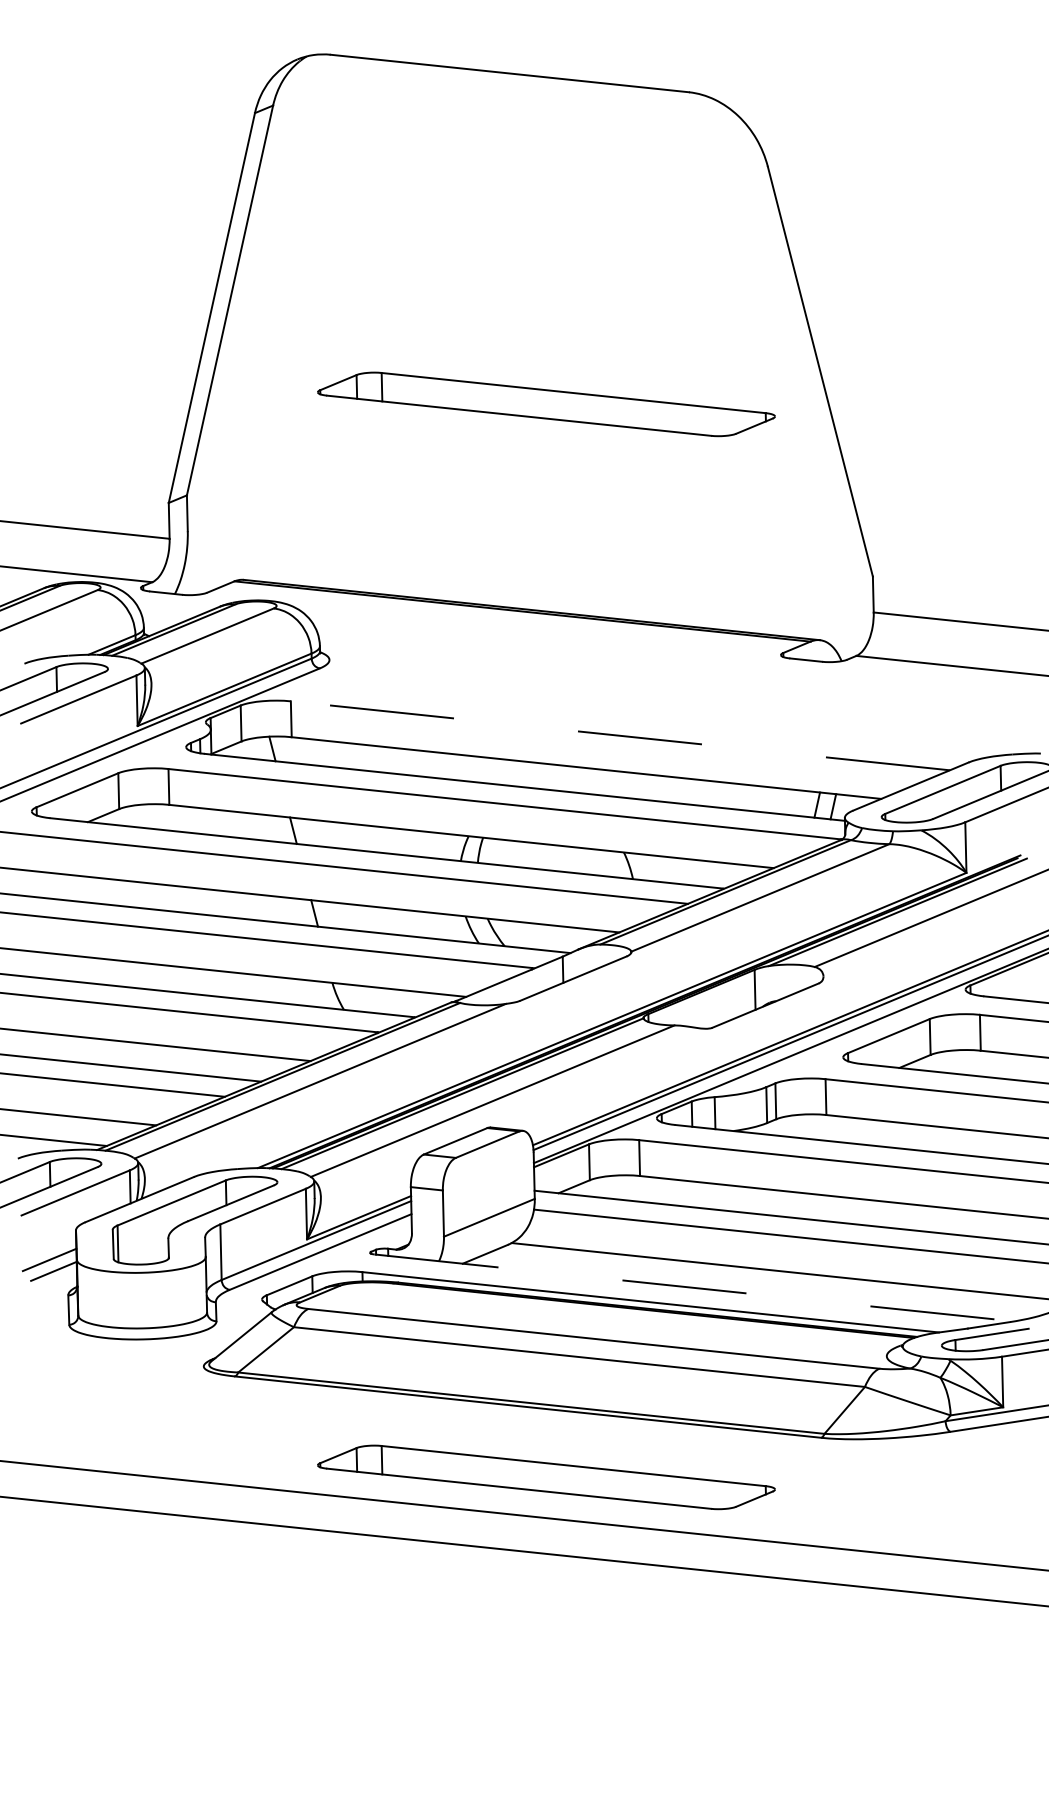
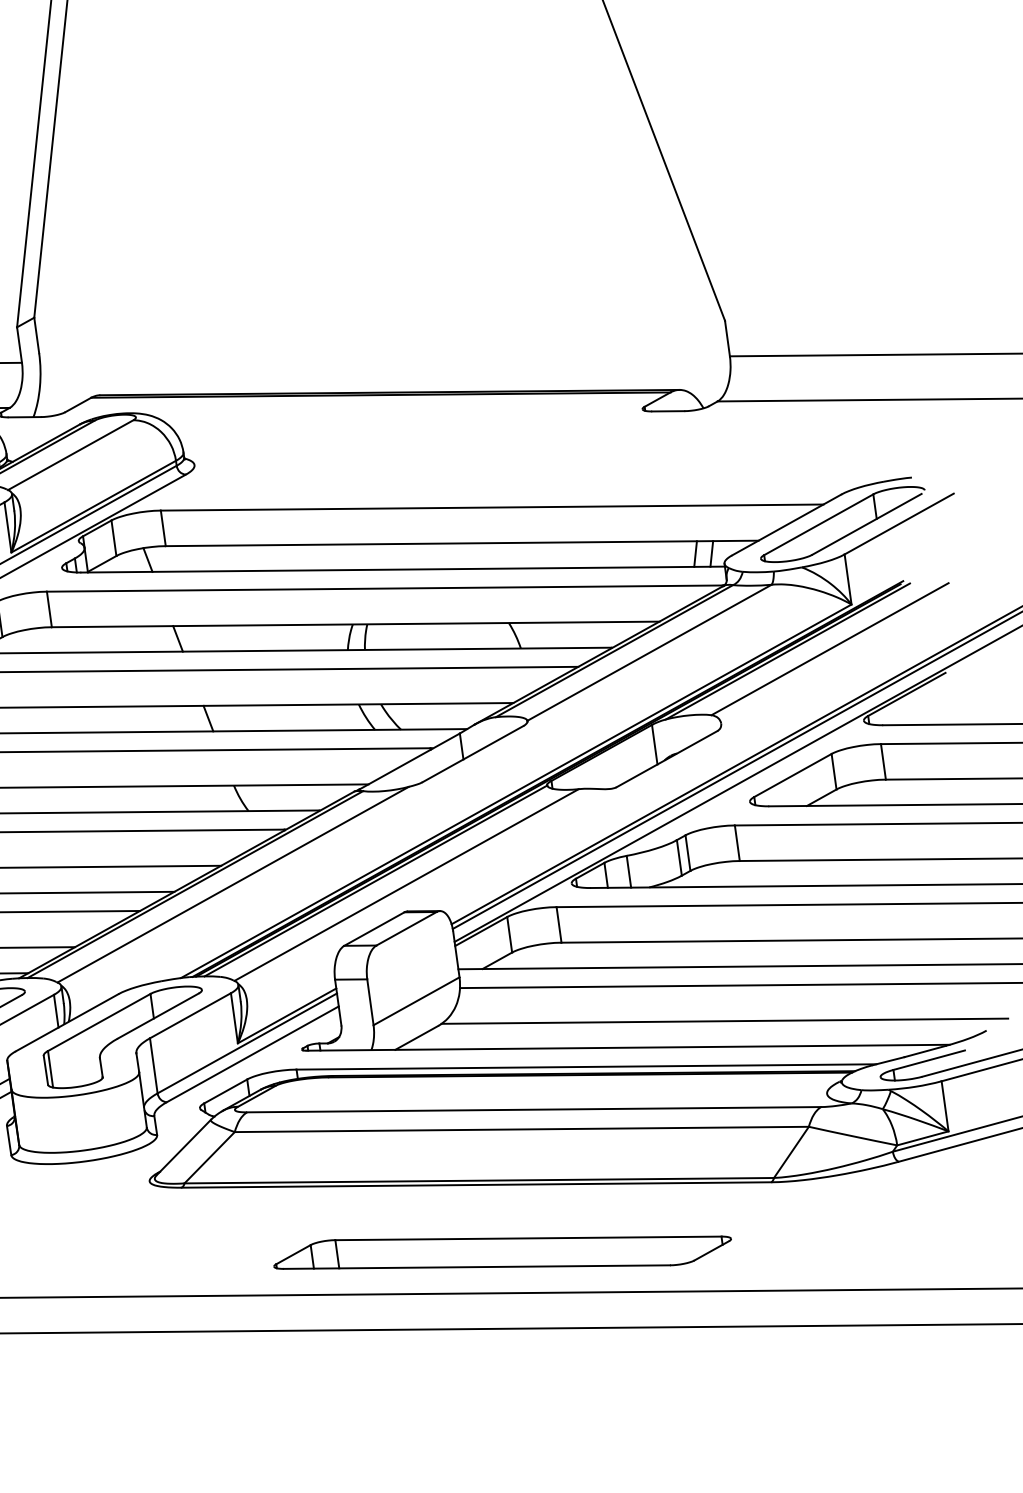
part: (546, 404) -> (381, 186), removed
line: (619, 735) -> (491, 507), dashed -> solid
line: (694, 1287) -> (628, 1047), dashed -> solid

